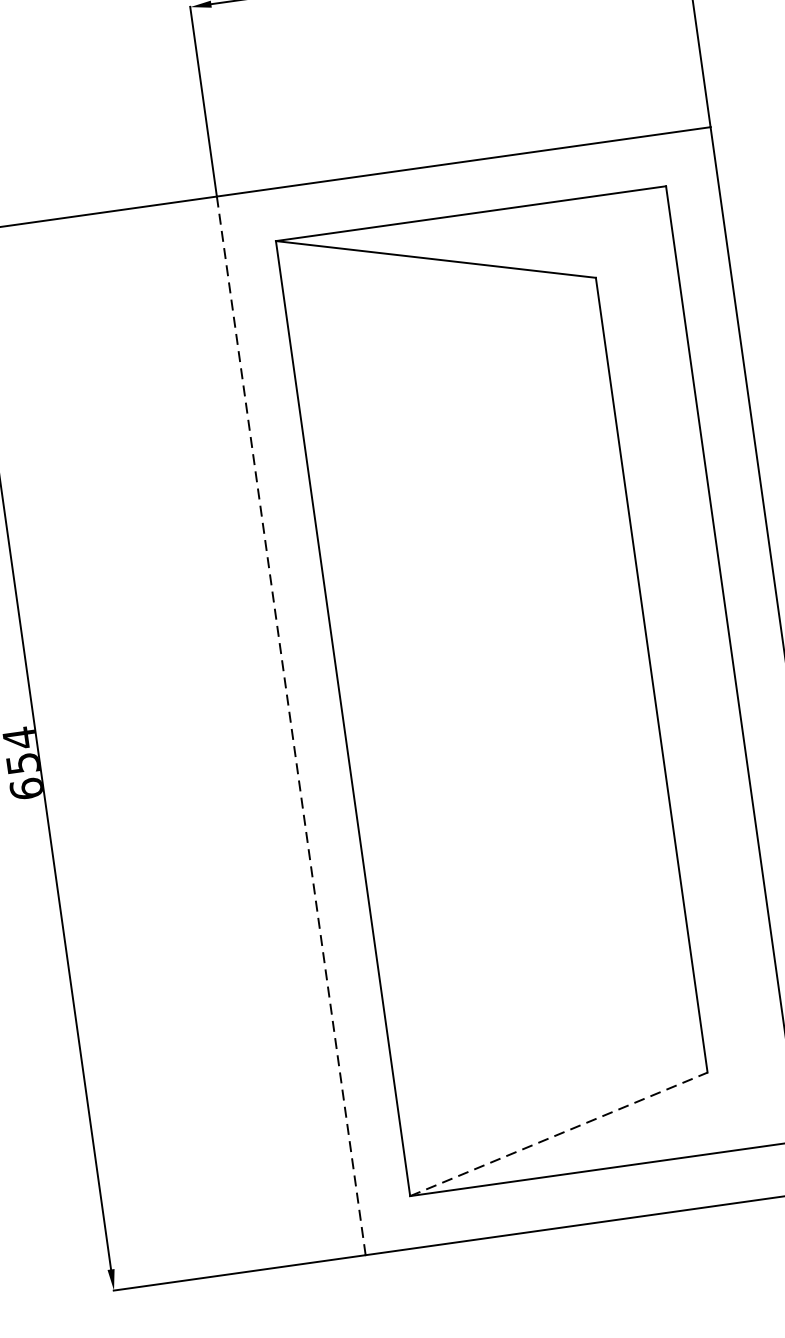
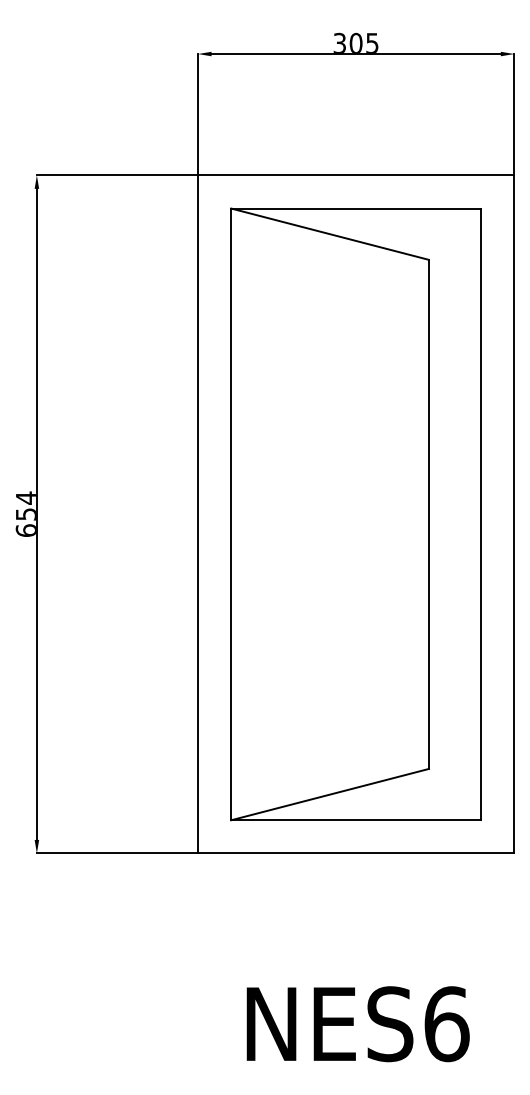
line: (291, 725) -> (198, 514), dashed -> solid
line: (559, 1134) -> (330, 794), dashed -> solid

